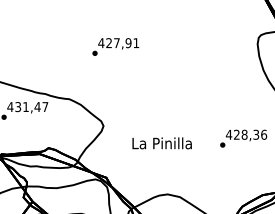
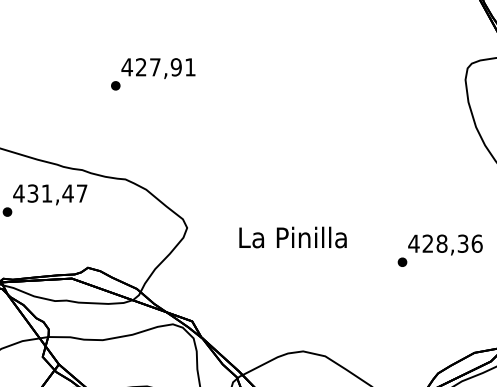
text: (115, 46) -> (152, 73), moved
text: (161, 143) -> (291, 237), moved

